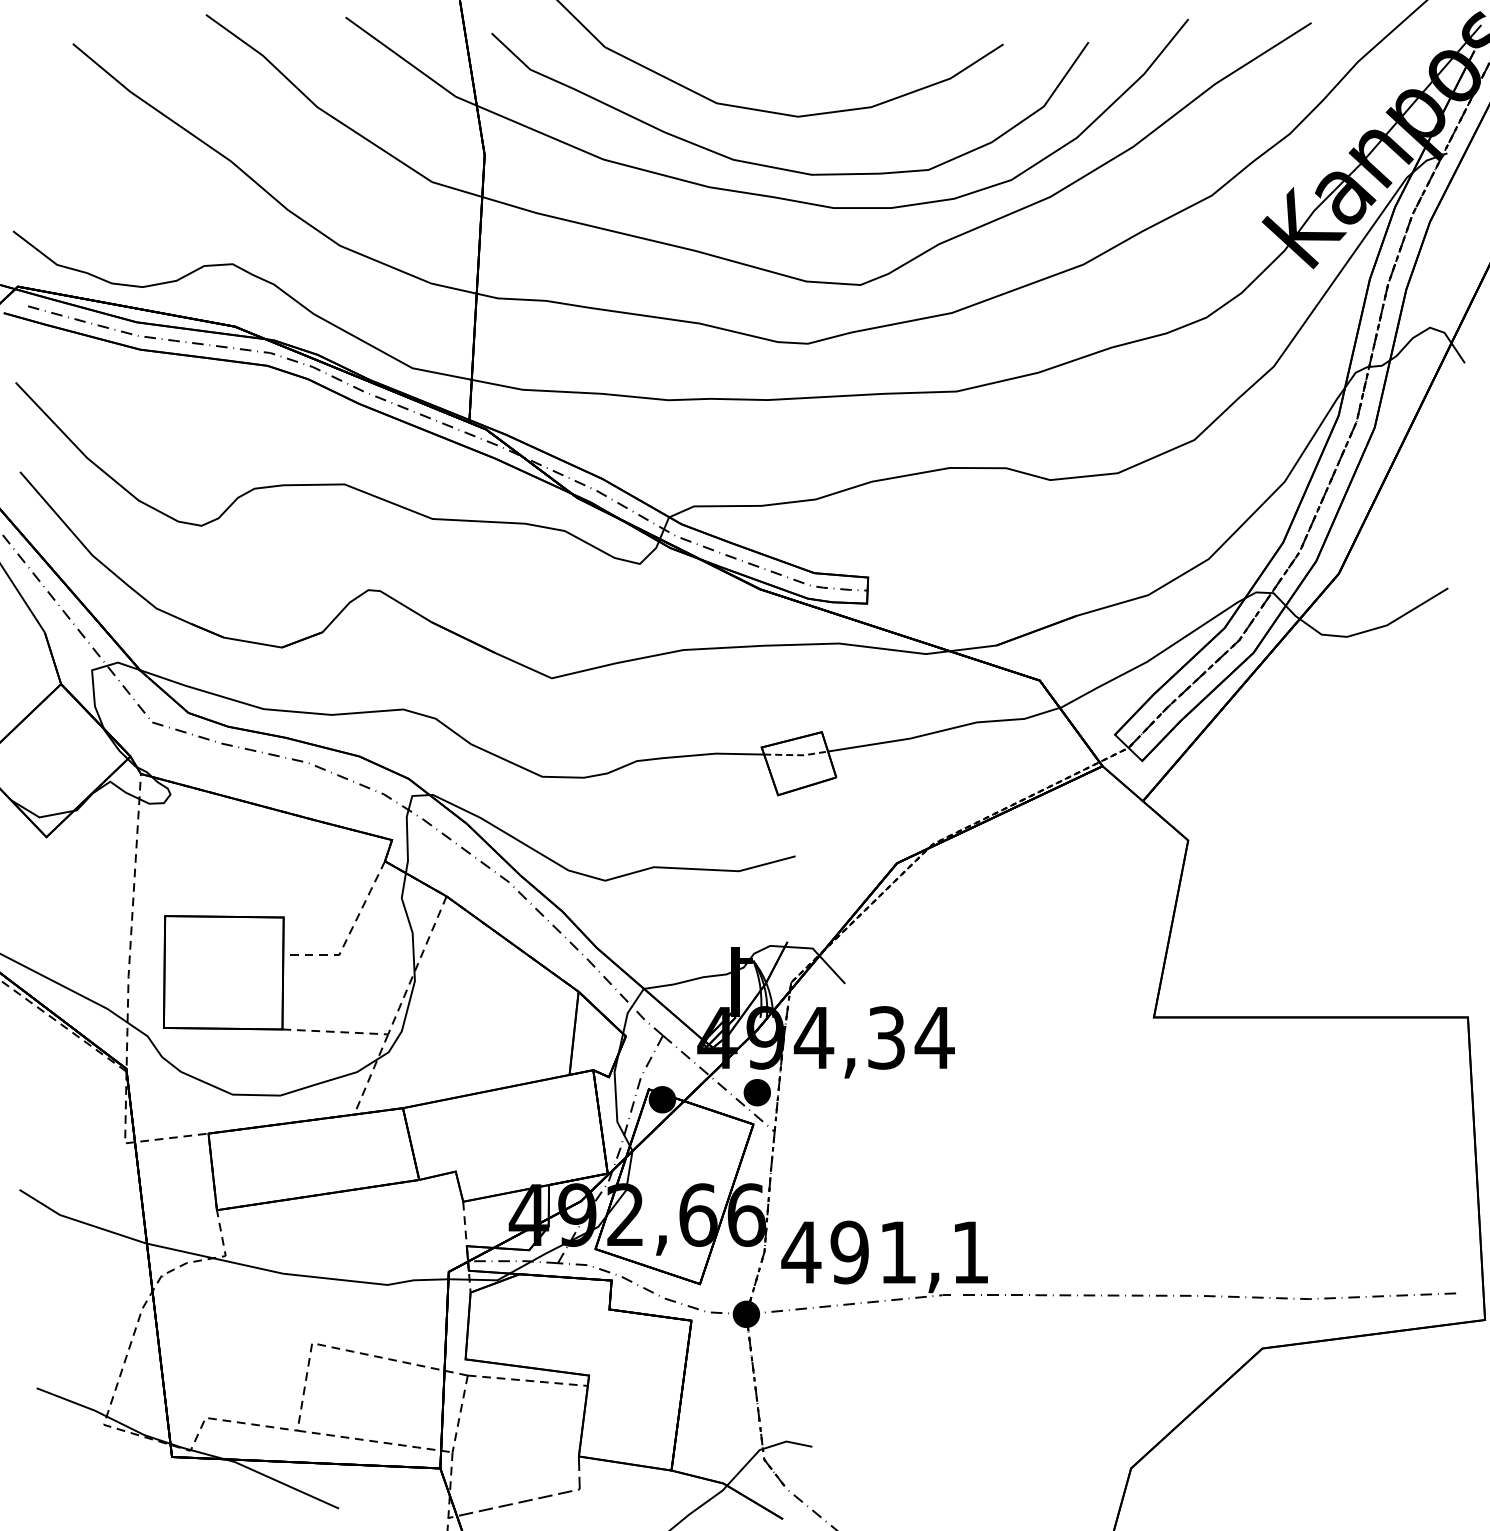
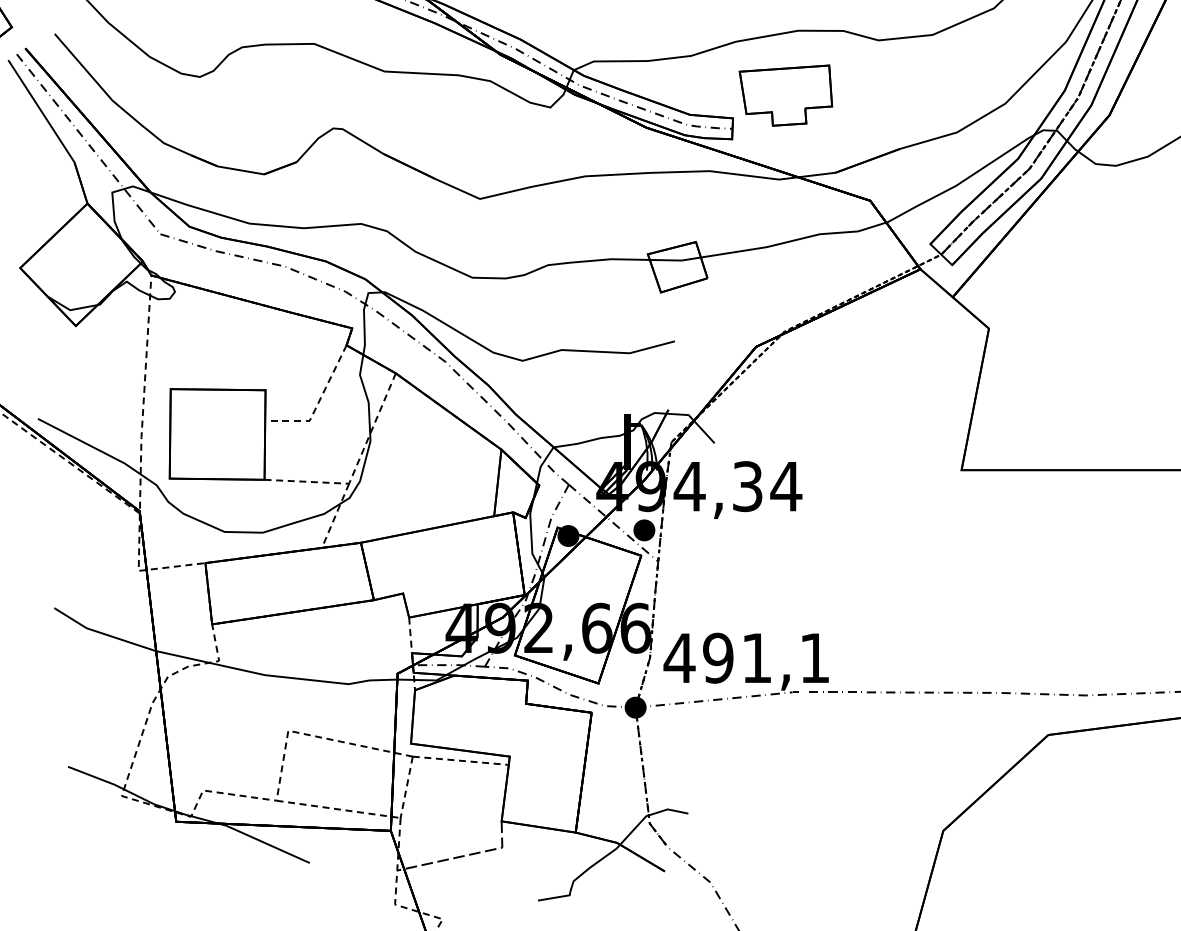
part: (934, 548) -> (786, 95), added
line: (797, 755) -> (676, 260), dashed -> solid

